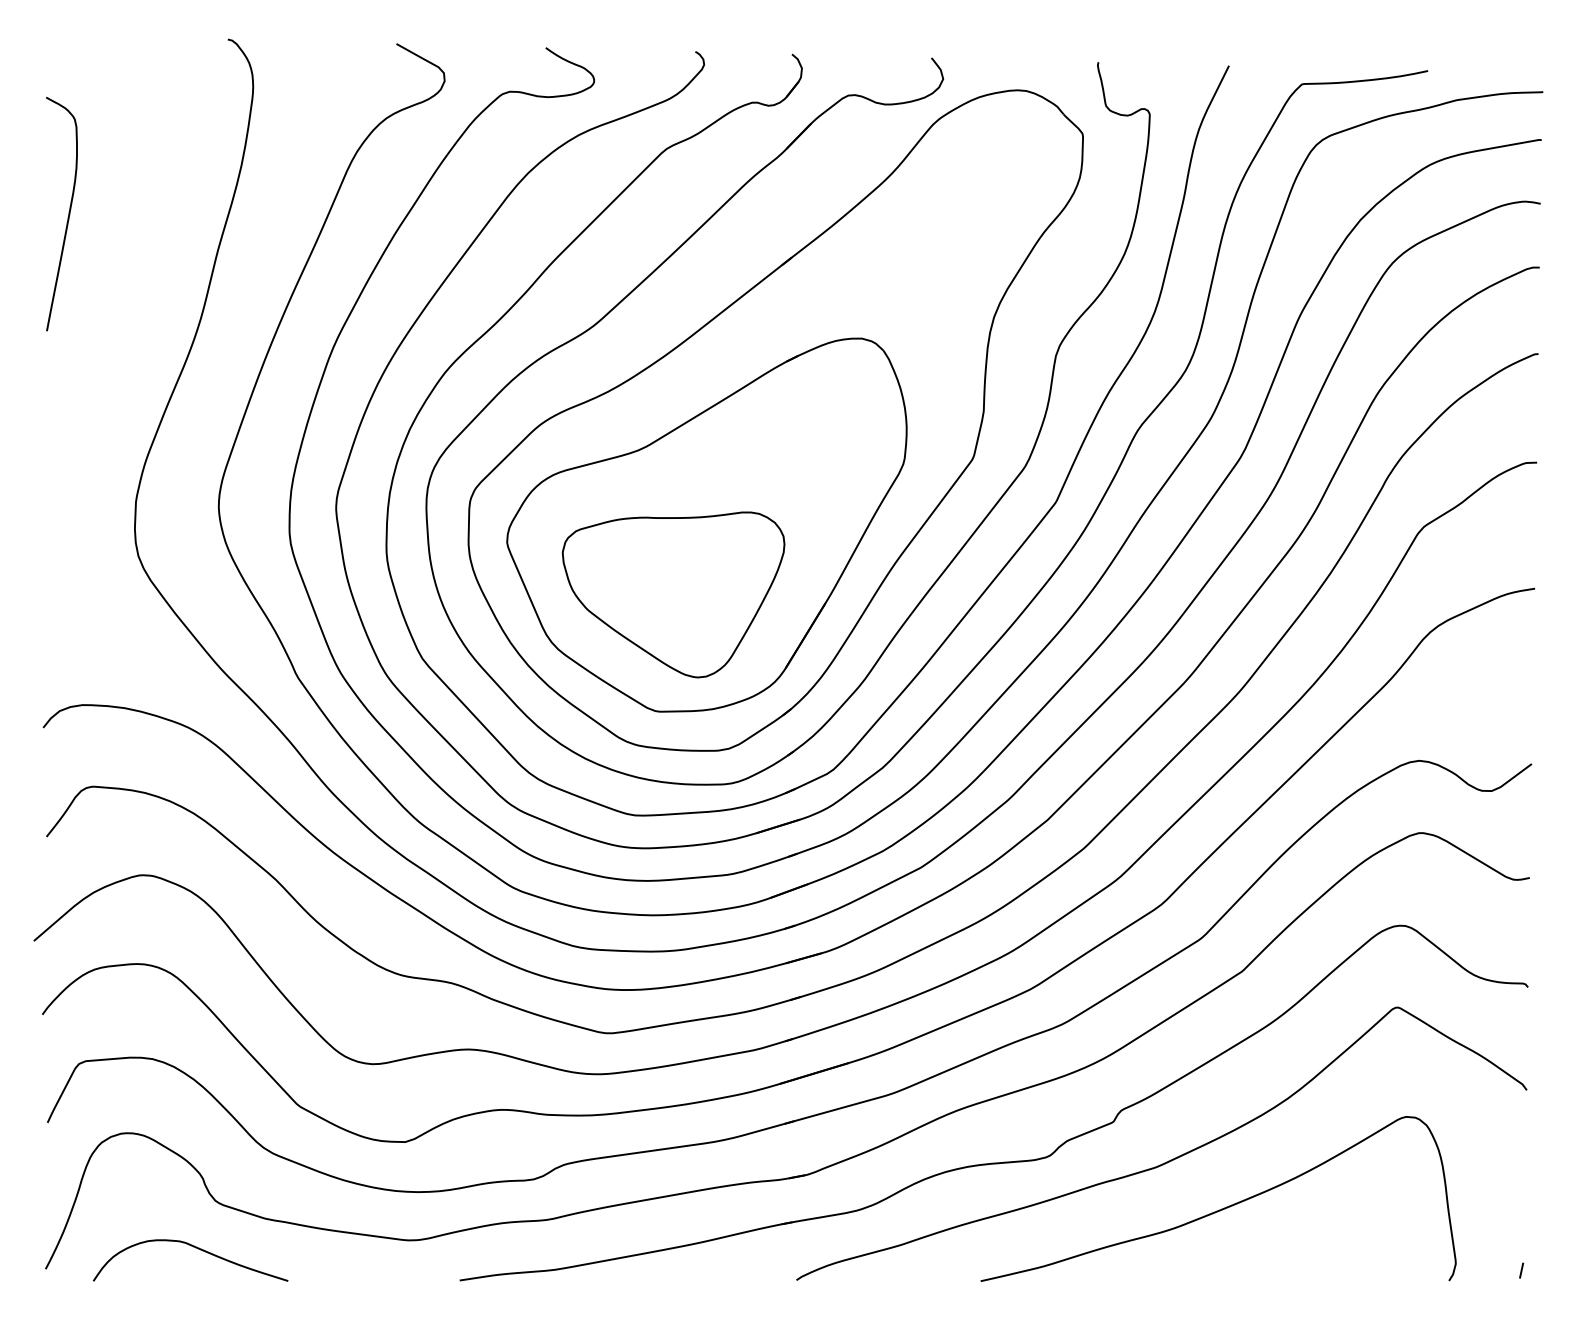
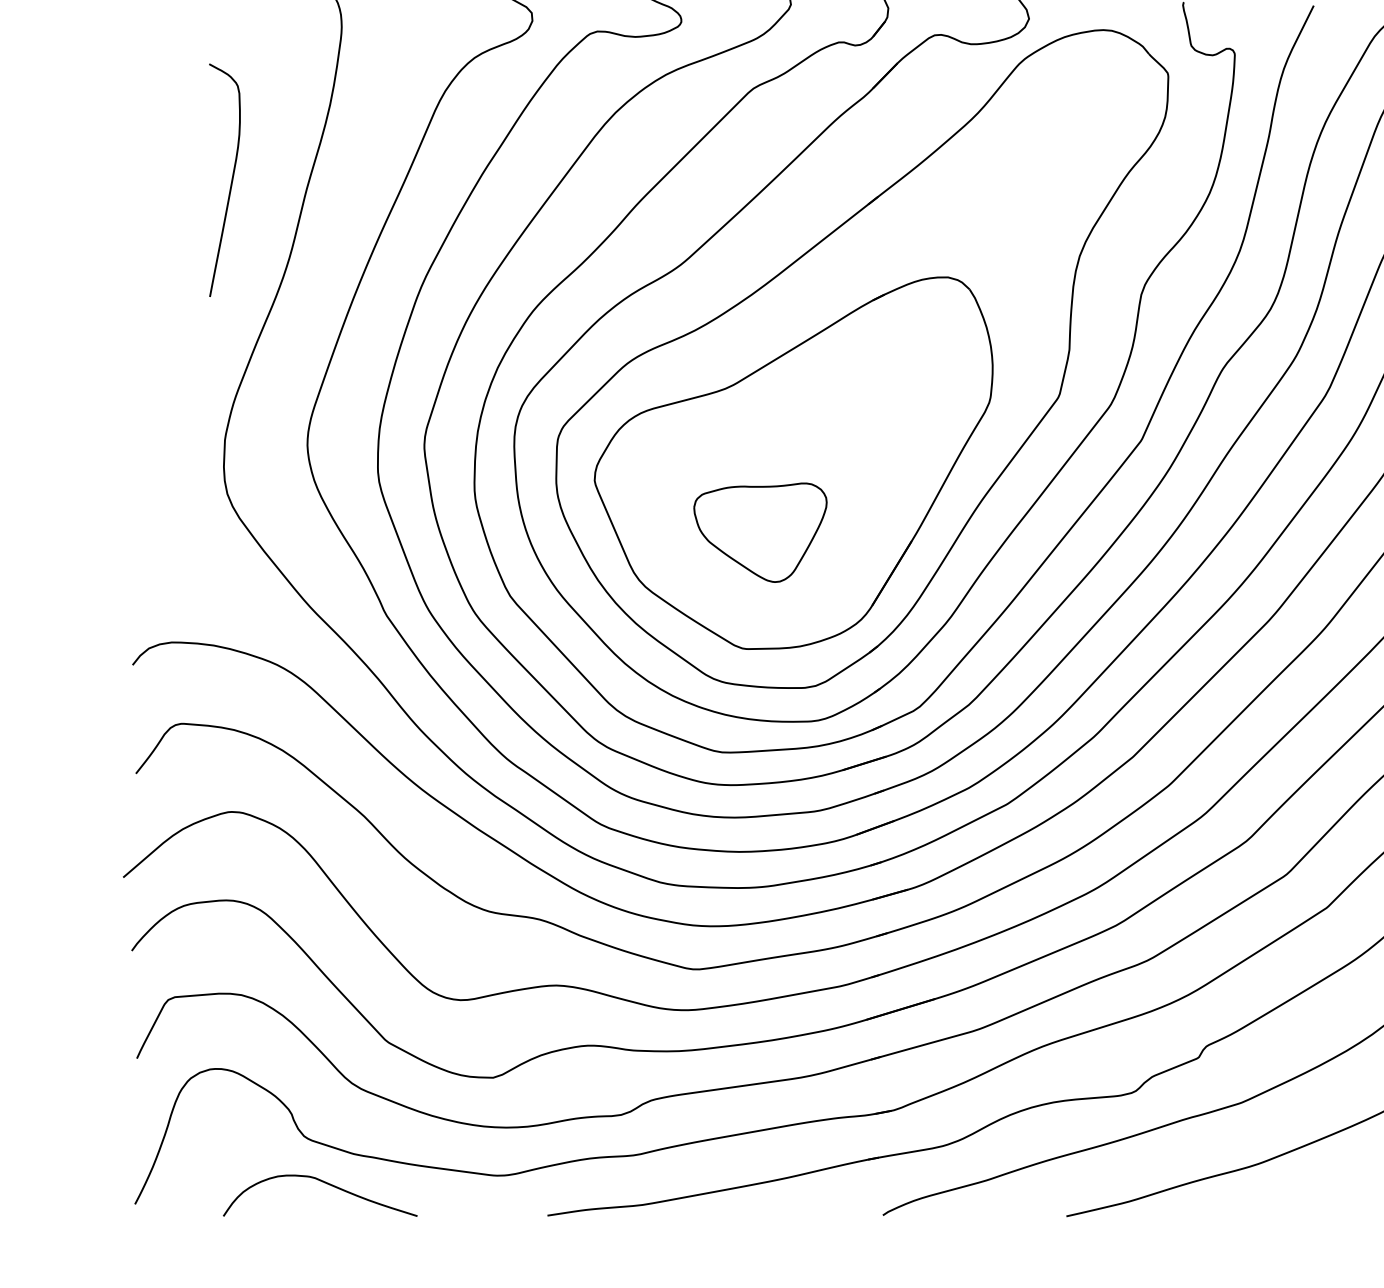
curve: (68, 213) -> (231, 179), moved
part: (673, 594) -> (760, 532), size x0.6
curve: (195, 1248) -> (325, 1183), moved

